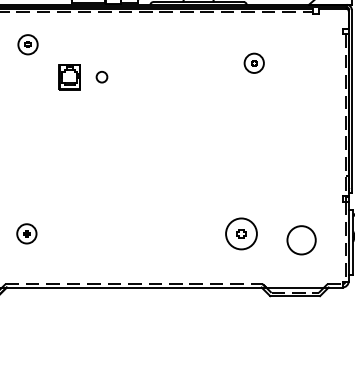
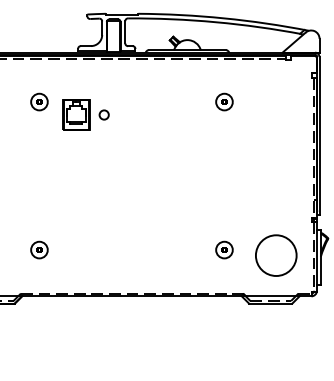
part: (28, 44) -> (39, 101), moved
part: (254, 62) -> (224, 101), moved
part: (69, 76) -> (76, 114), size x1.43
part: (241, 233) -> (224, 249), size x0.62
circle: (300, 240) -> (275, 255), size x1.67

